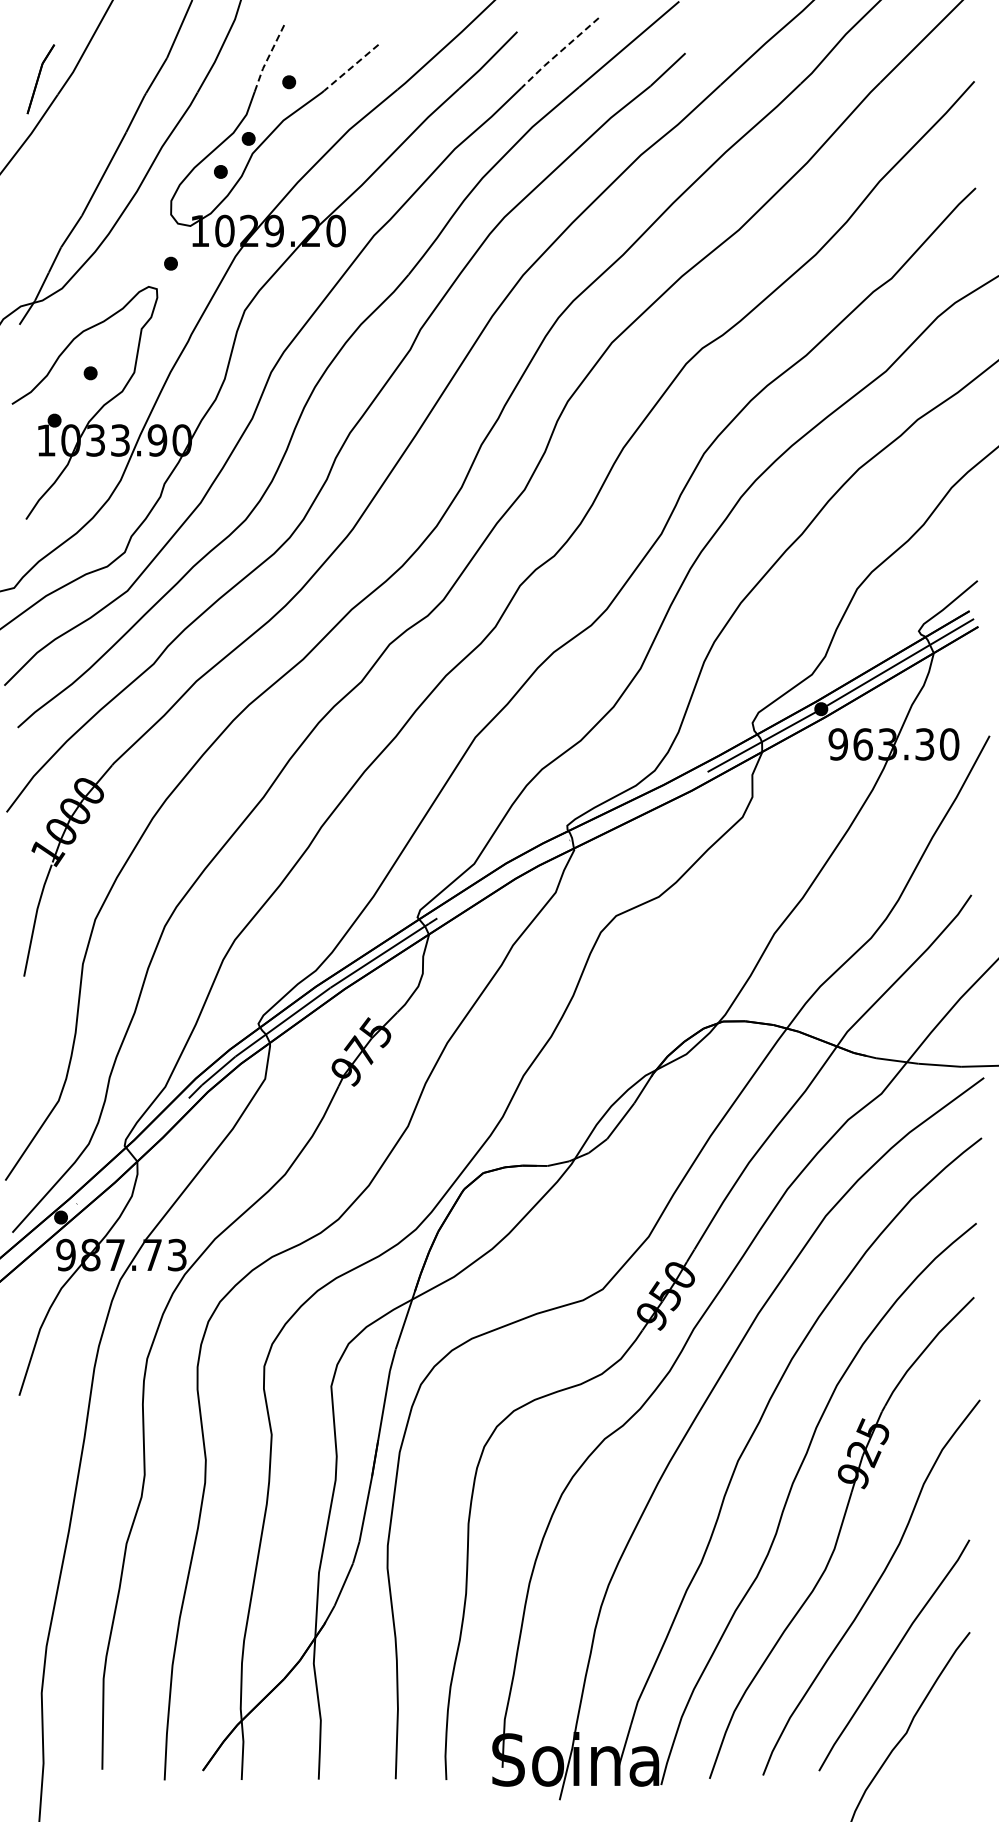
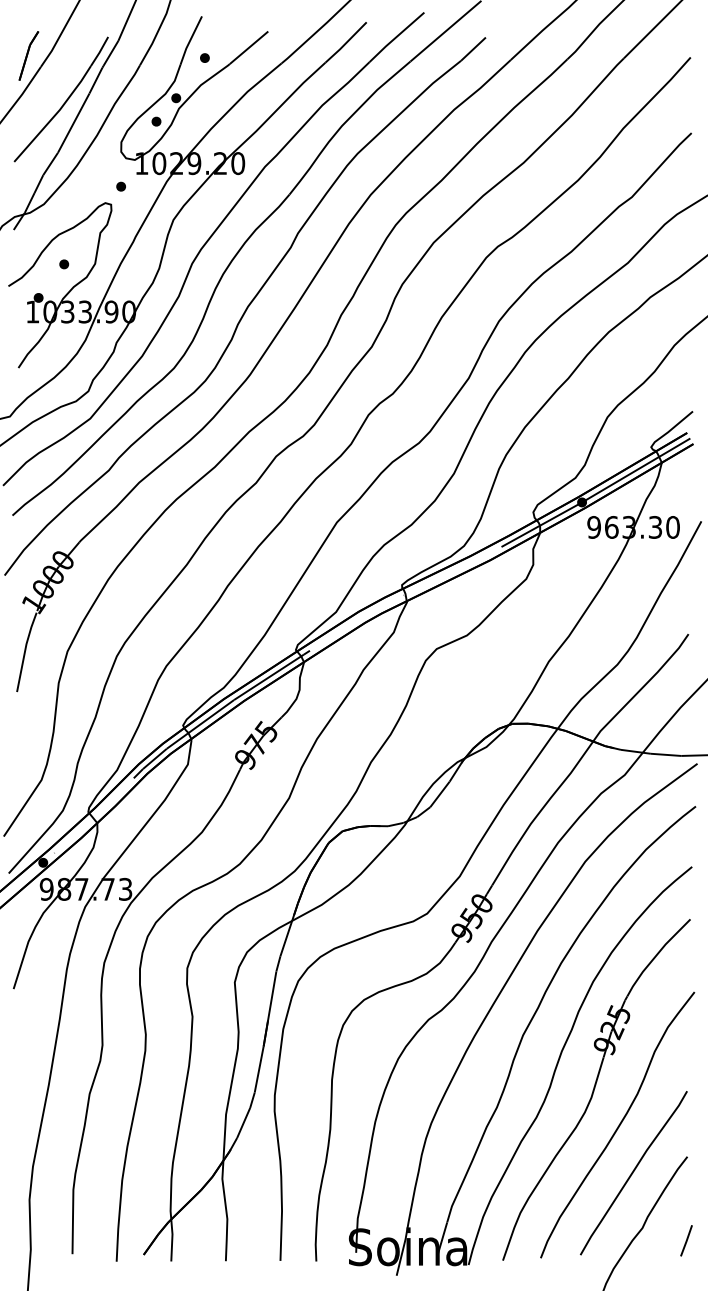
line: (559, 52) -> (396, 36), dashed -> solid
line: (268, 57) -> (190, 40), dashed -> solid
line: (351, 67) -> (249, 47), dashed -> solid
part: (91, 144) -> (64, 102), added
line: (968, 1750) -> (686, 1240), added

